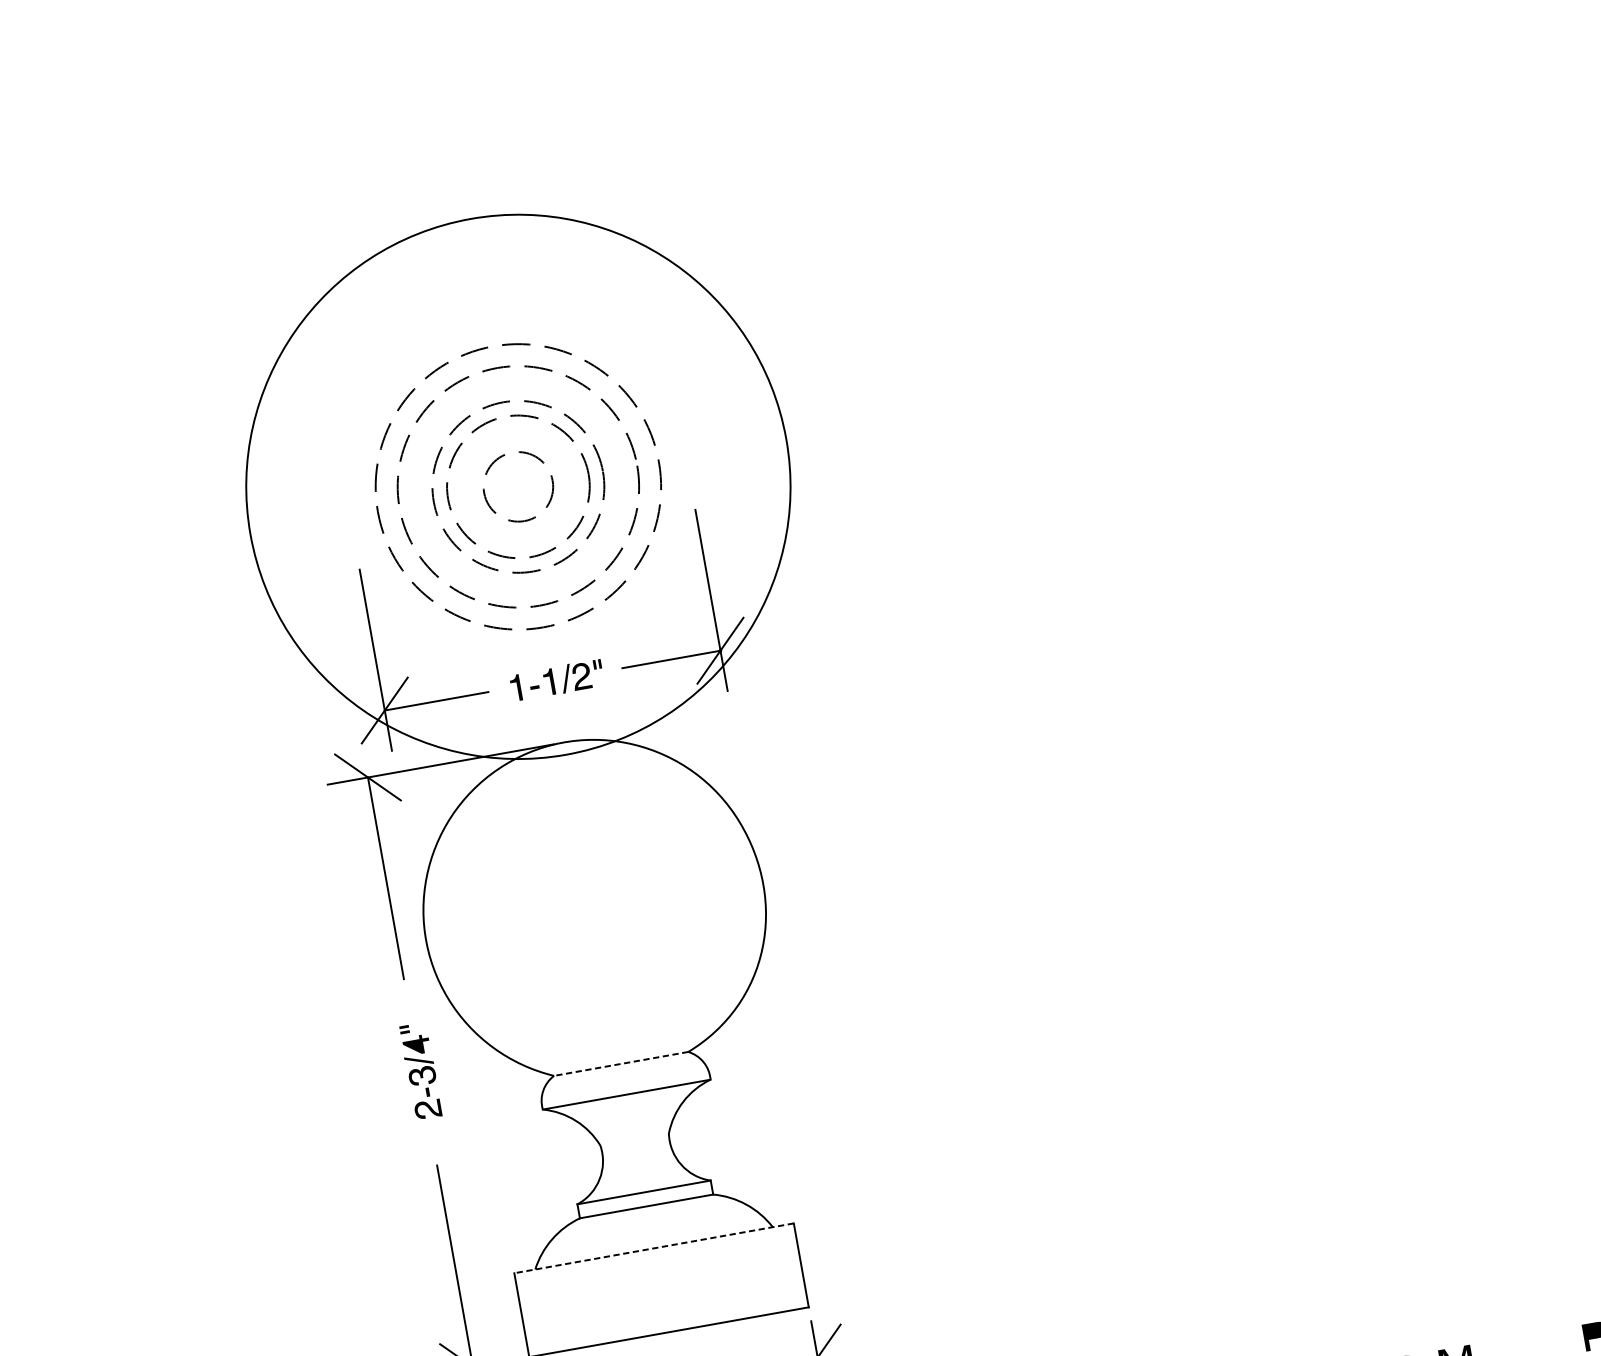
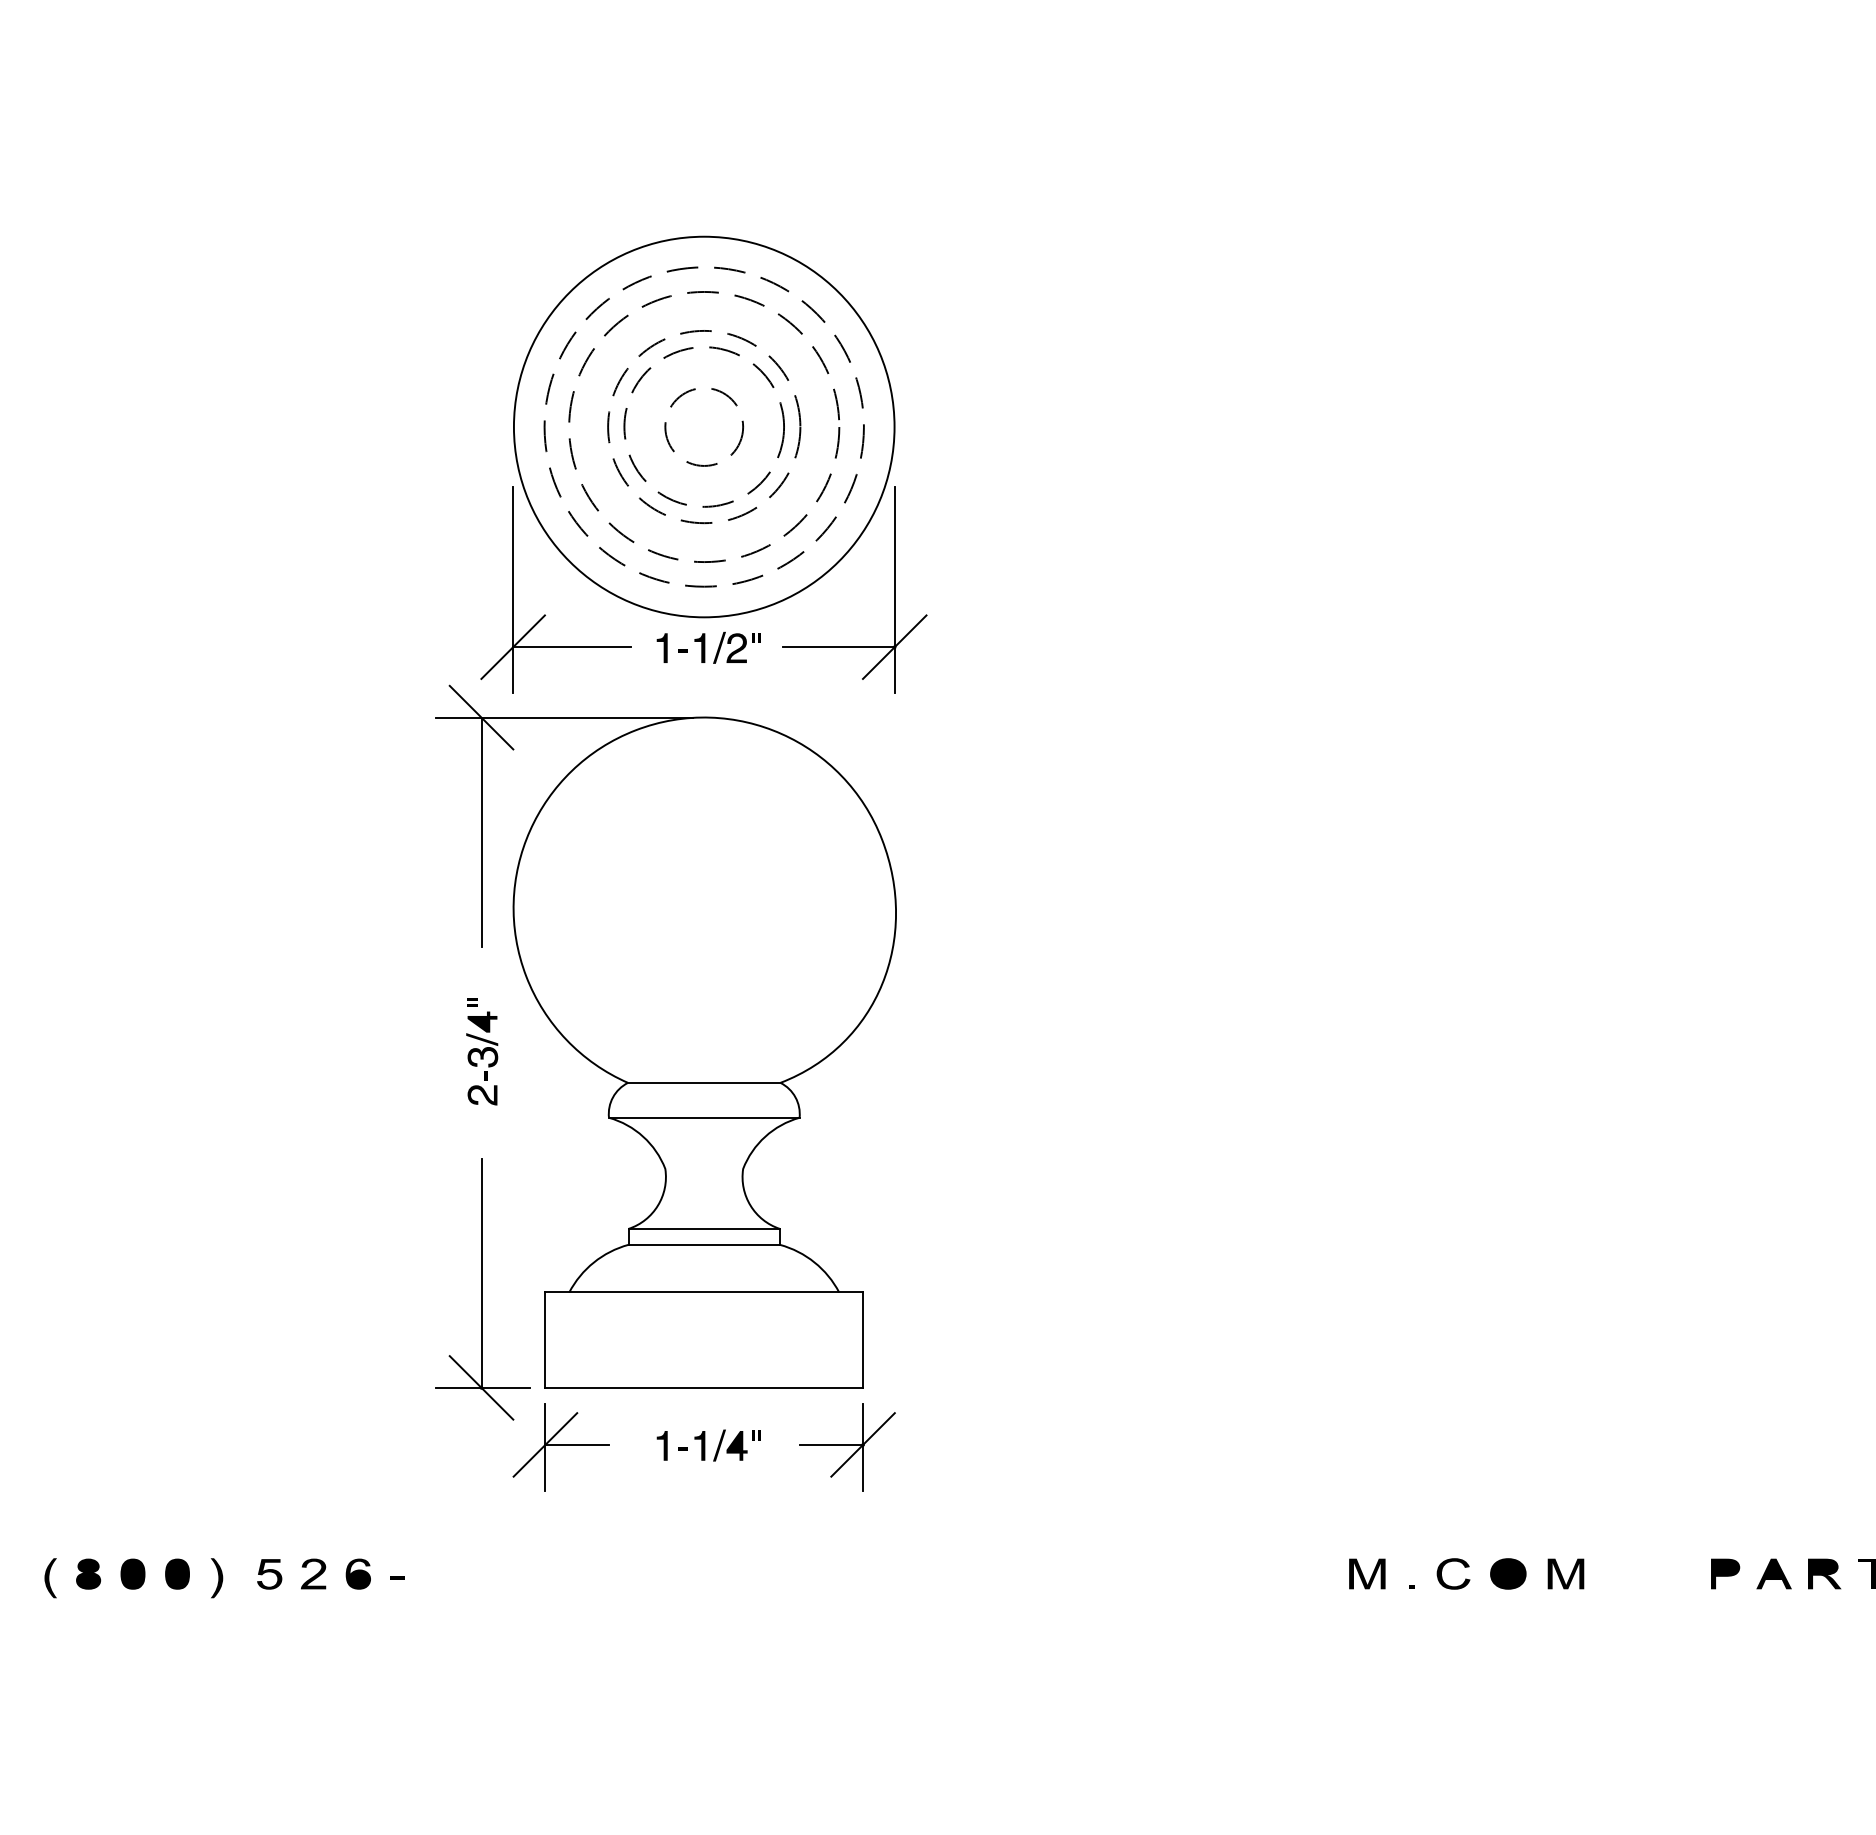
circle: (517, 486) -> (703, 426), size x0.62
line: (620, 1063) -> (703, 1082), dashed -> solid
line: (654, 1248) -> (704, 1292), dashed -> solid

